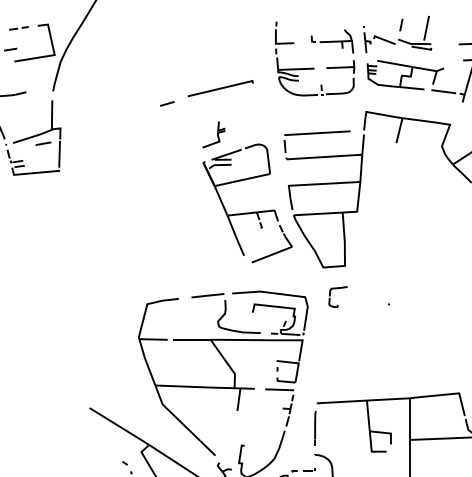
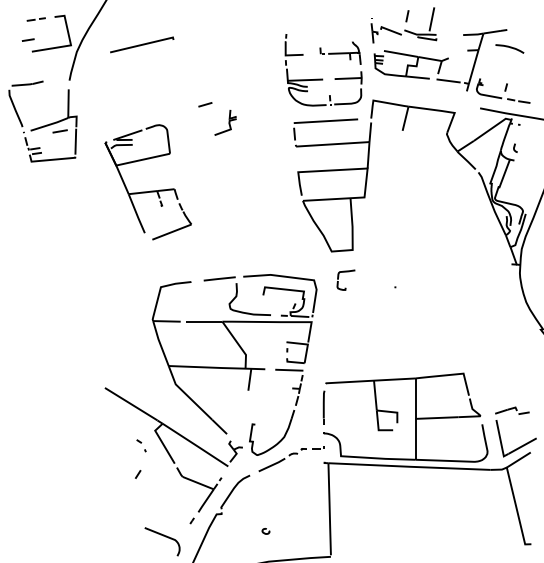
part: (313, 67) -> (322, 78), moved
line: (221, 88) -> (142, 44), moved
line: (167, 103) -> (205, 104), moved
part: (249, 211) -> (150, 190), moved

